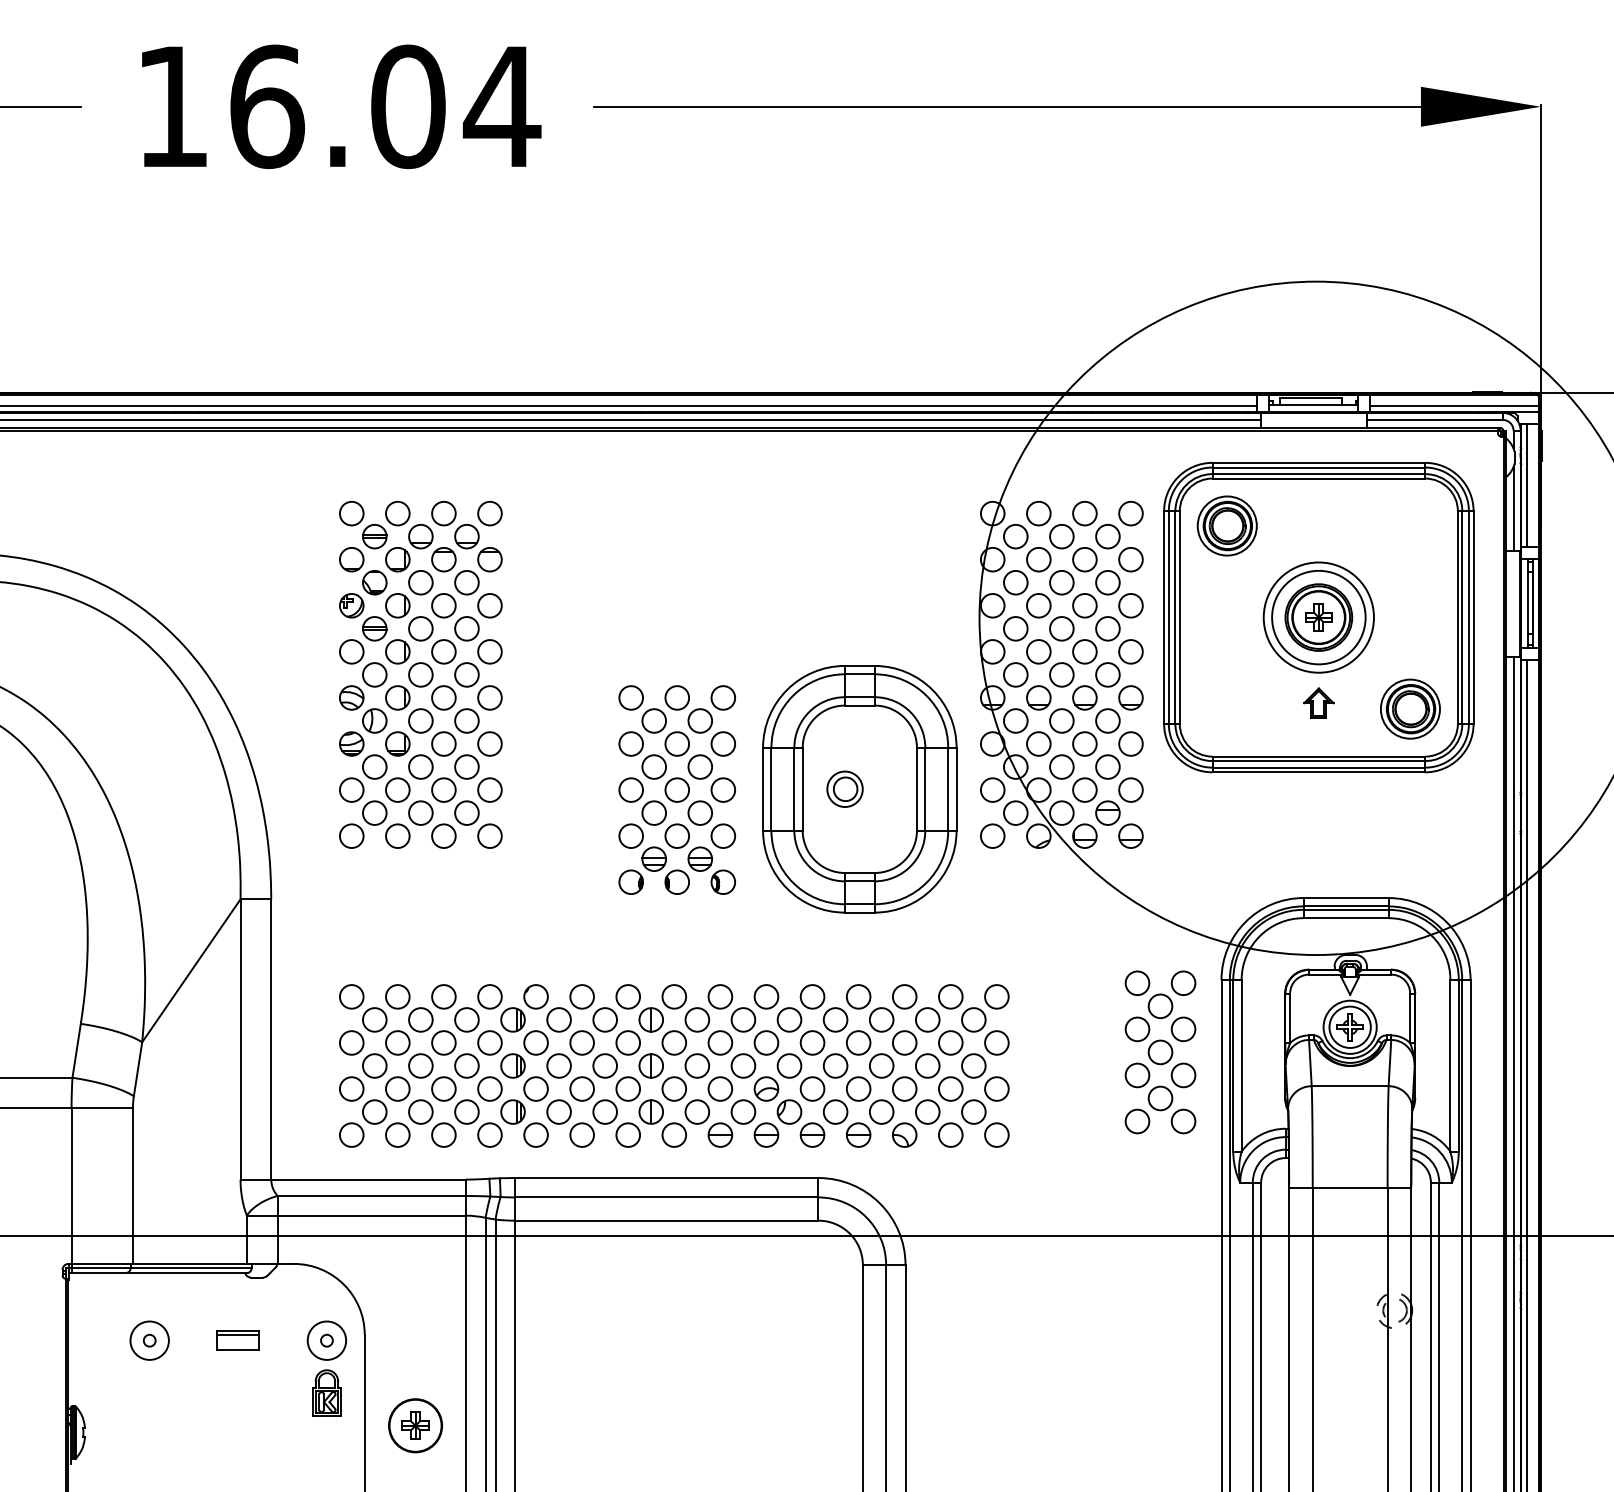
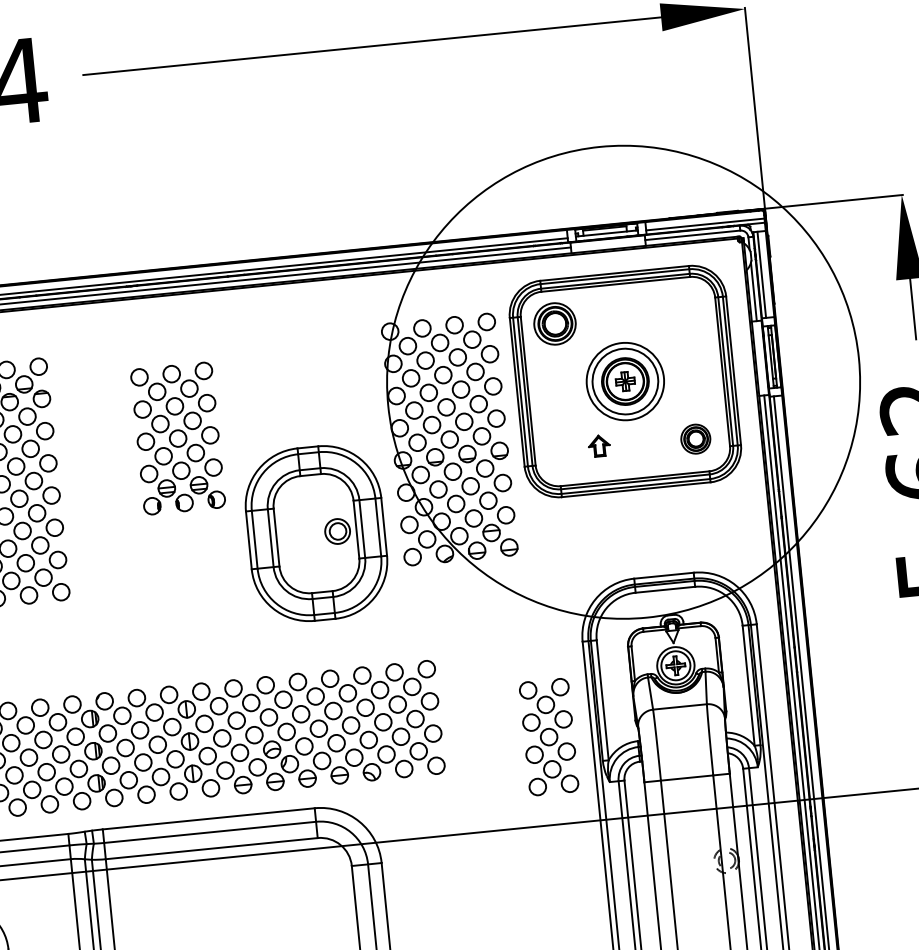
part: (1318, 702) -> (599, 445), moved
part: (1410, 708) -> (695, 438), size x0.7
part: (844, 788) -> (337, 530), moved
part: (676, 789) -> (177, 438), moved
part: (1160, 1052) -> (549, 737), moved

